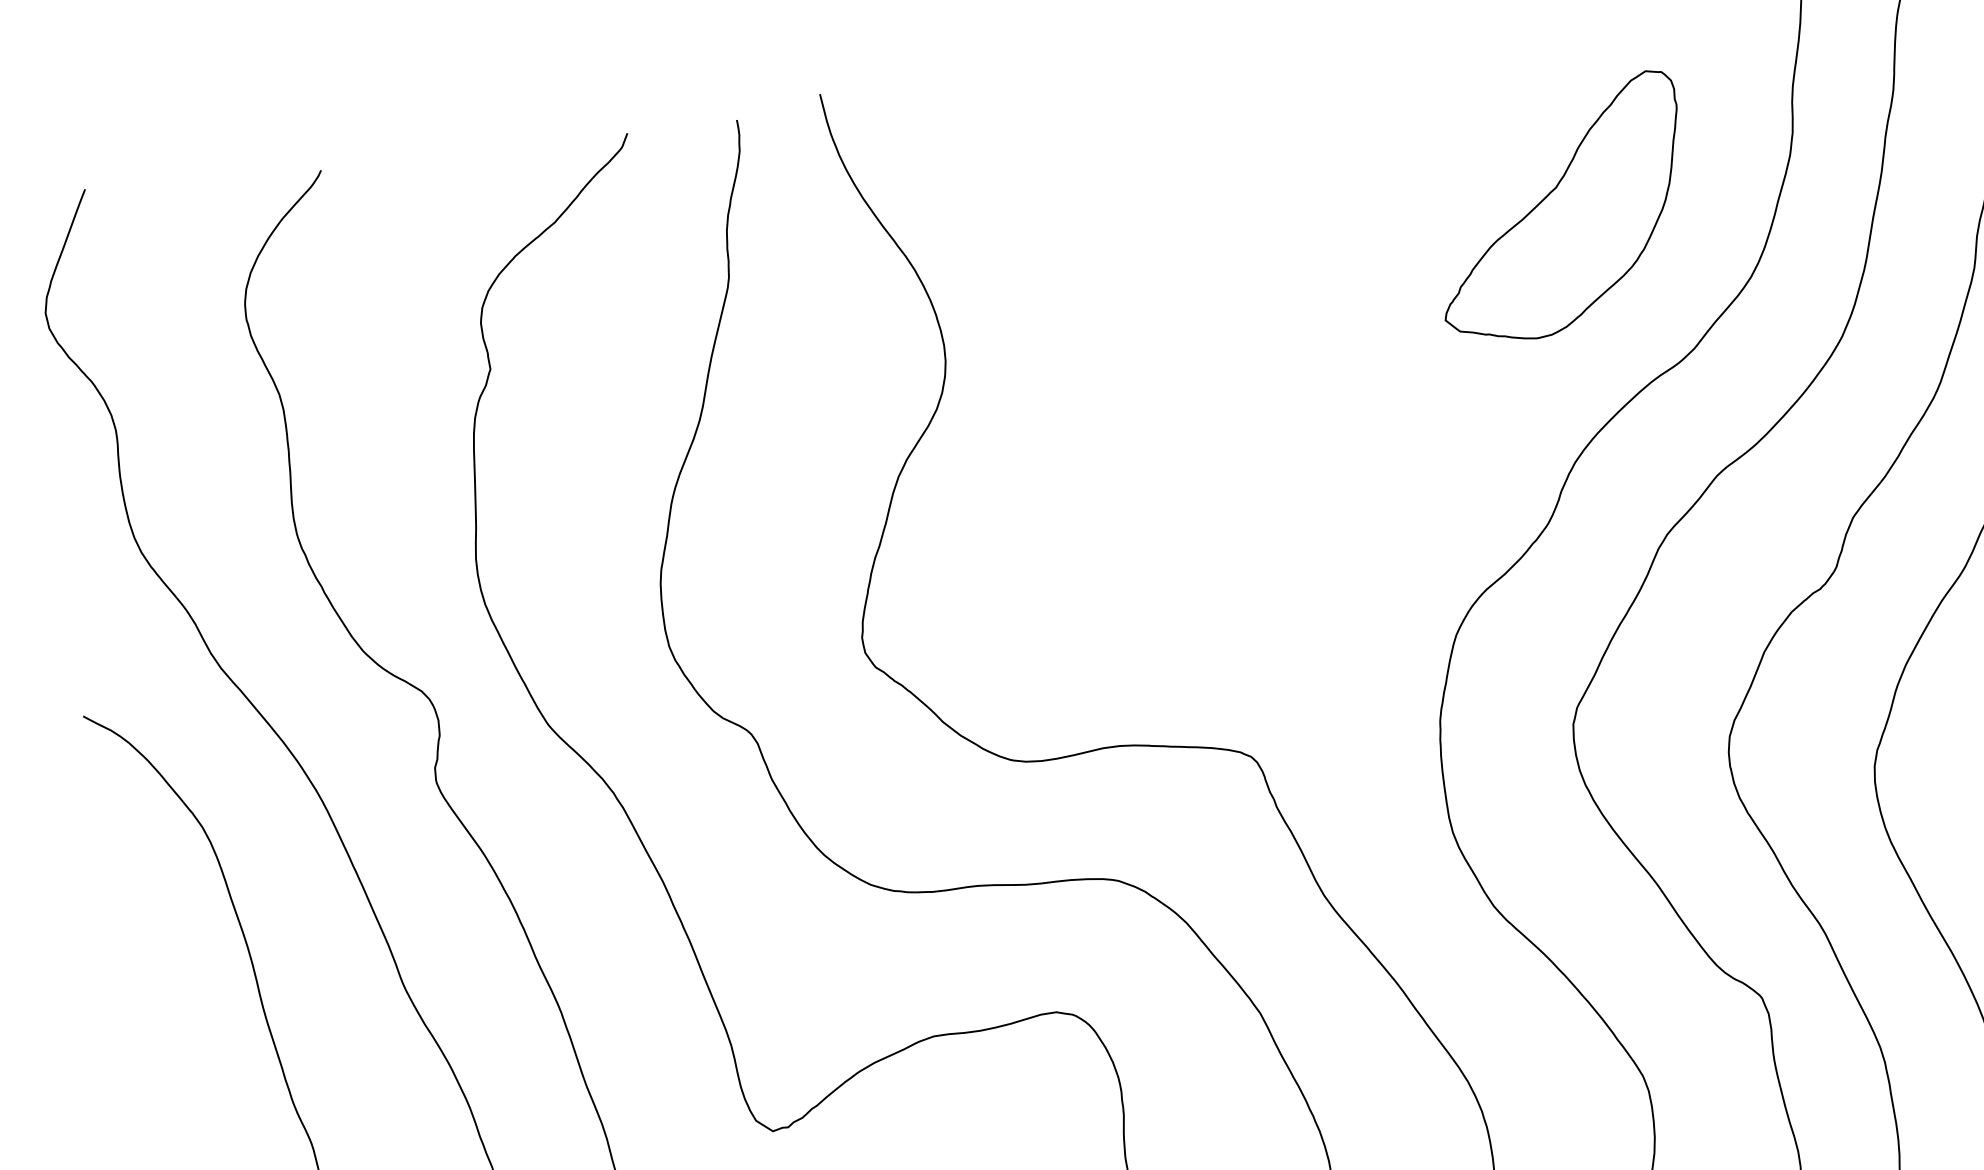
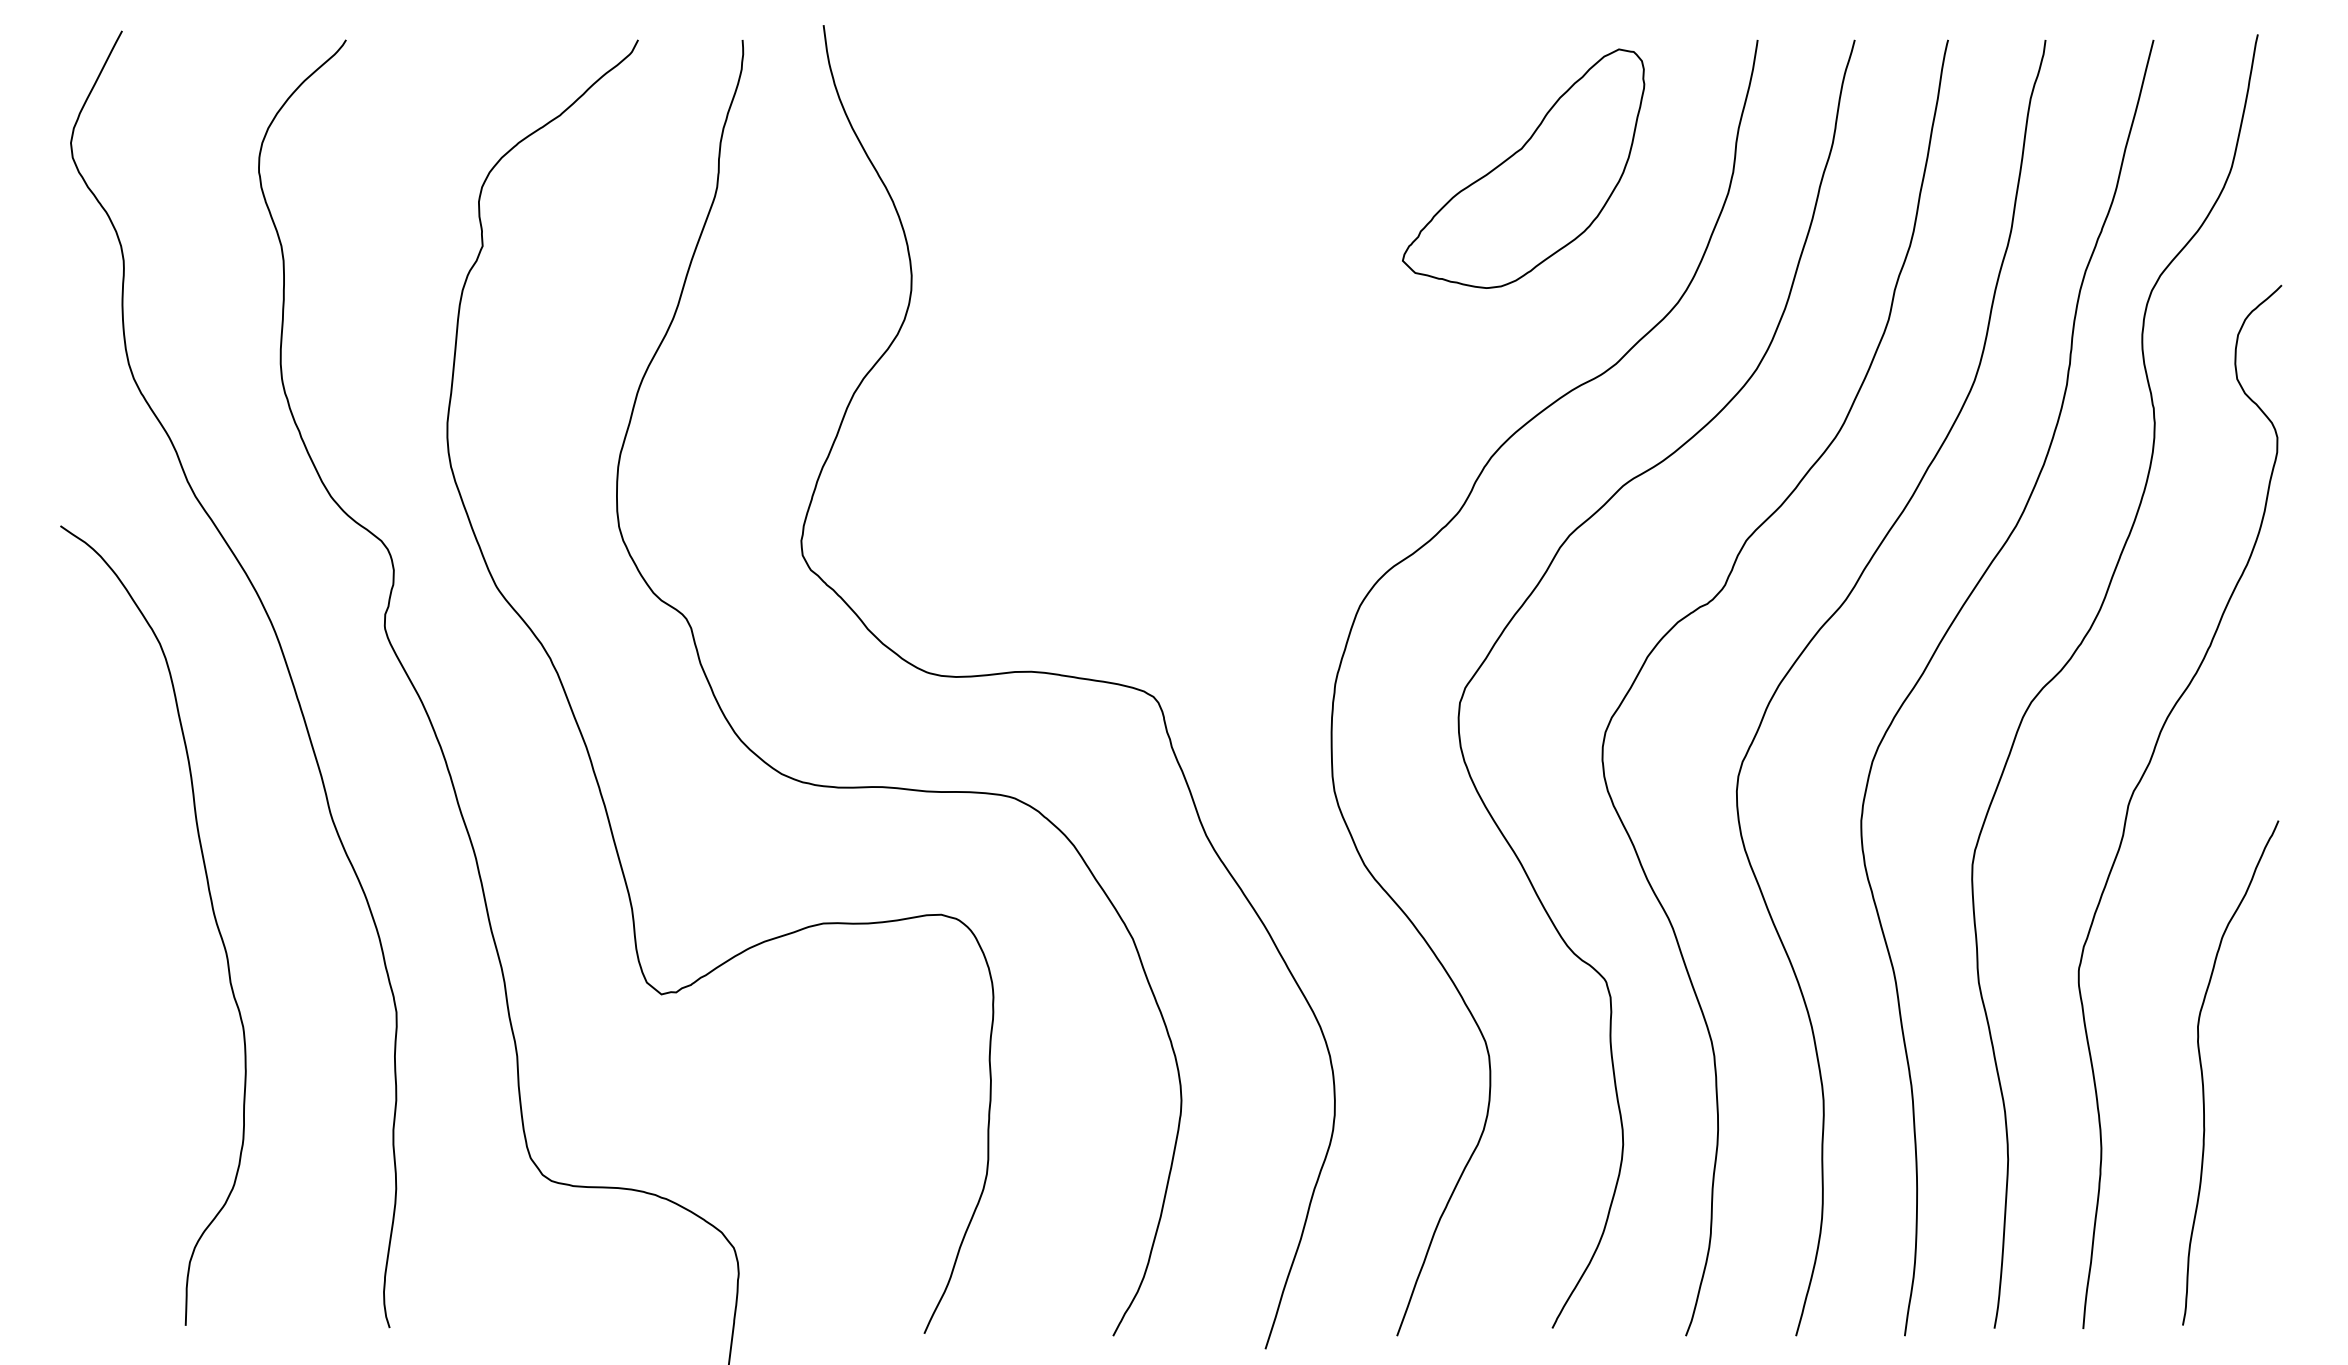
part: (1560, 208) -> (1523, 168), moved

